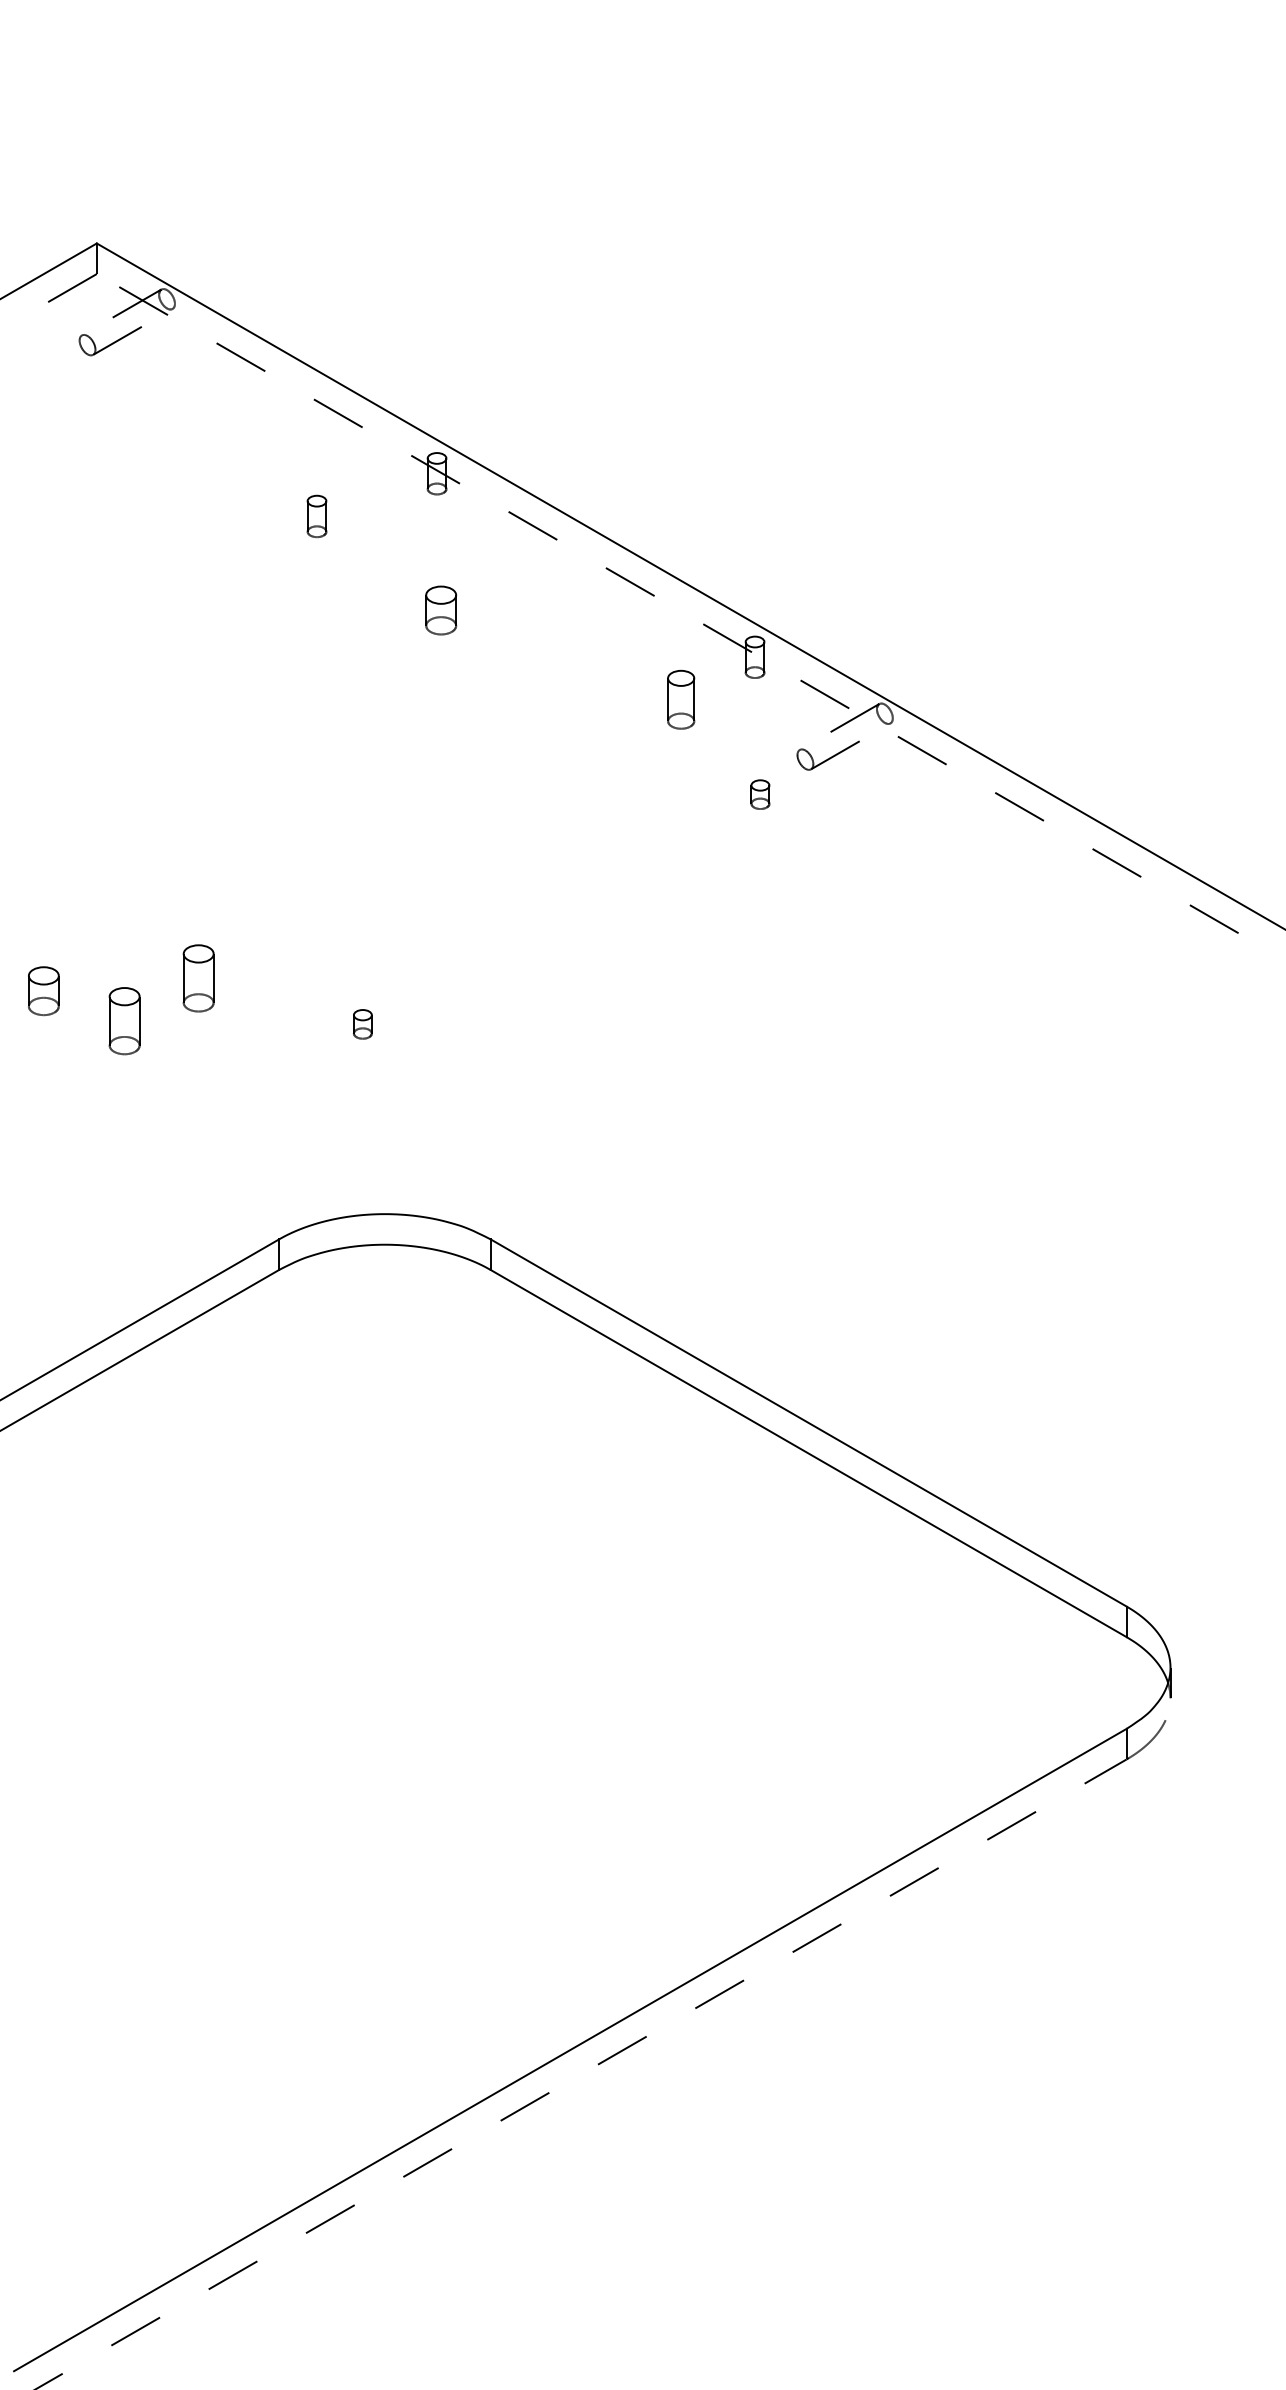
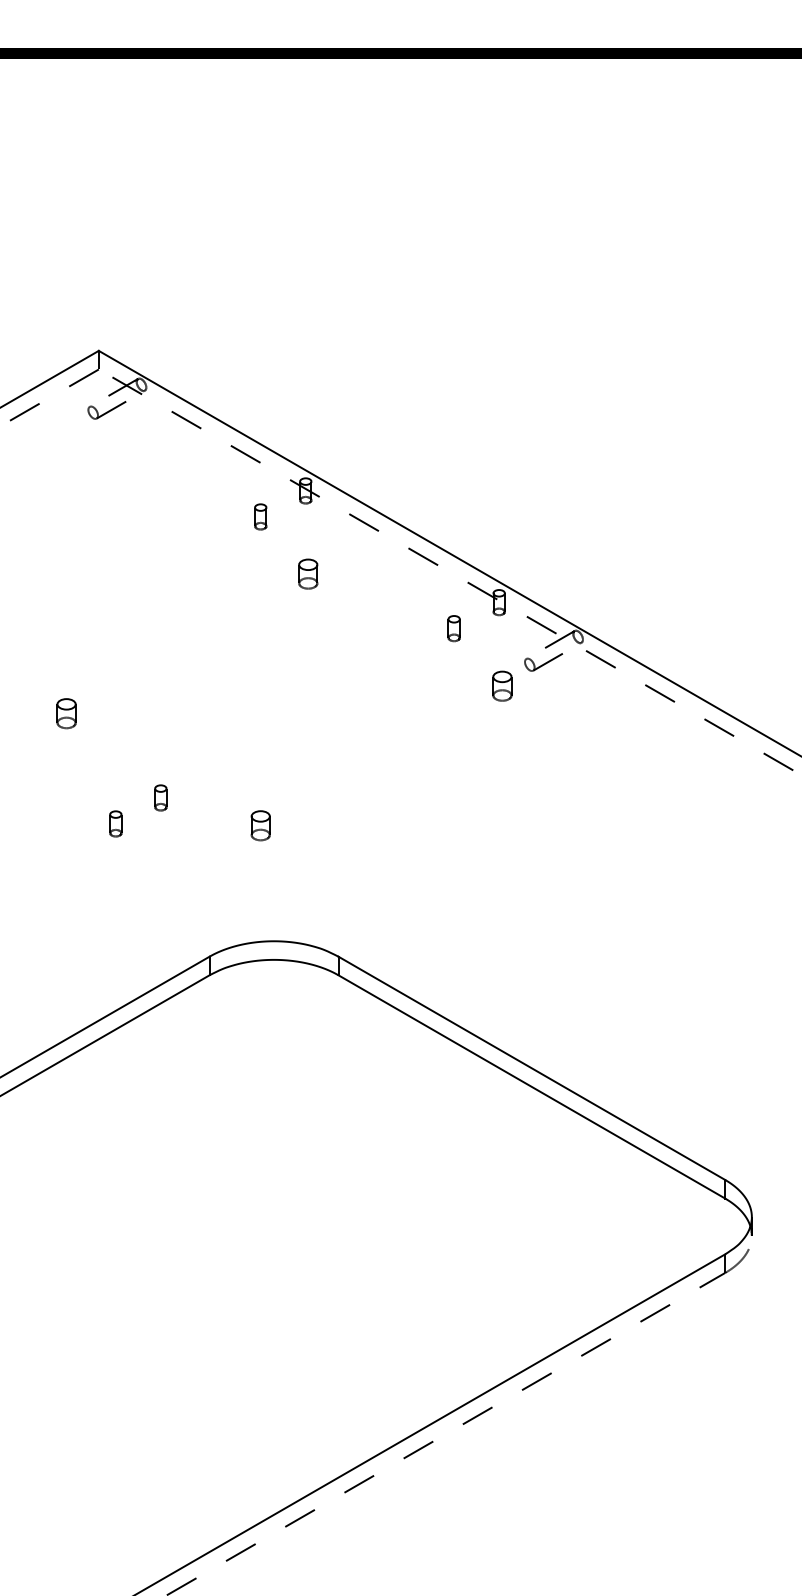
part: (316, 515) -> (260, 516), moved
part: (679, 699) -> (453, 628), size x0.71
part: (760, 793) -> (502, 685), size x1.67
part: (198, 977) -> (160, 797), size x0.62
part: (43, 990) -> (66, 713), moved
part: (124, 1020) -> (115, 823), size x0.62
part: (362, 1023) -> (260, 825), size x1.67

